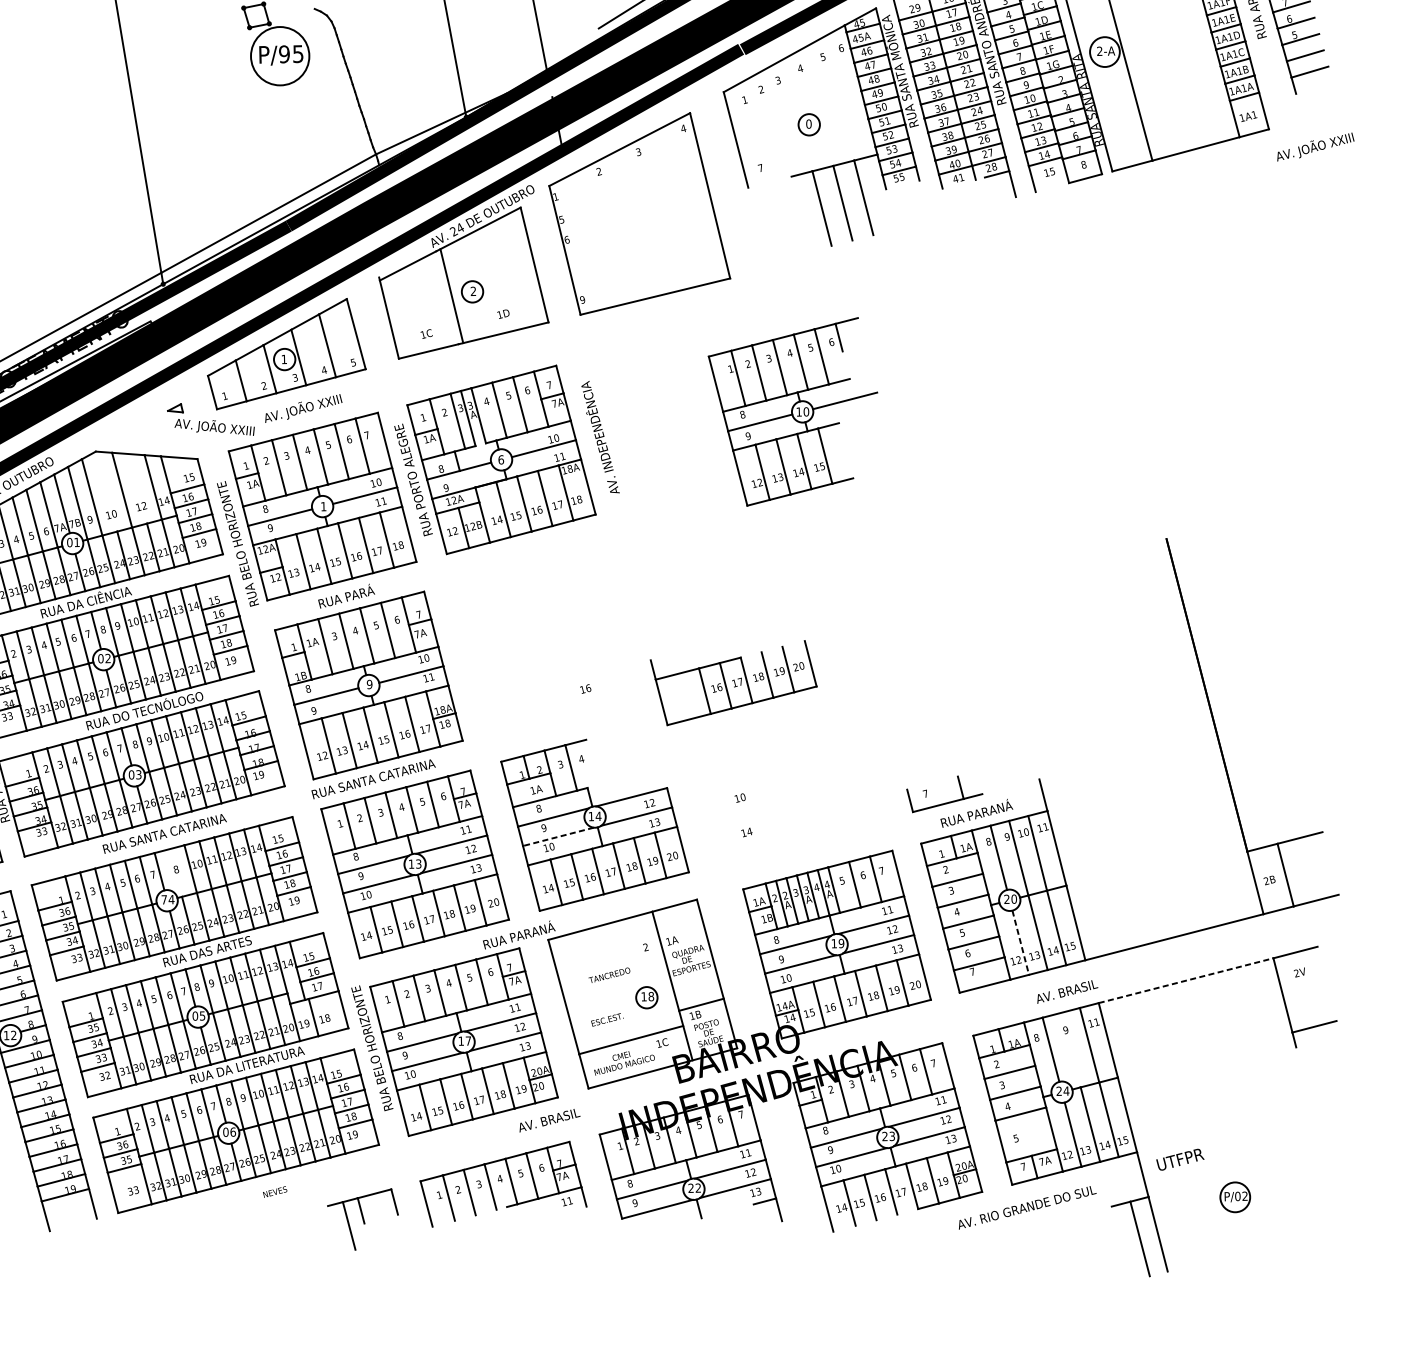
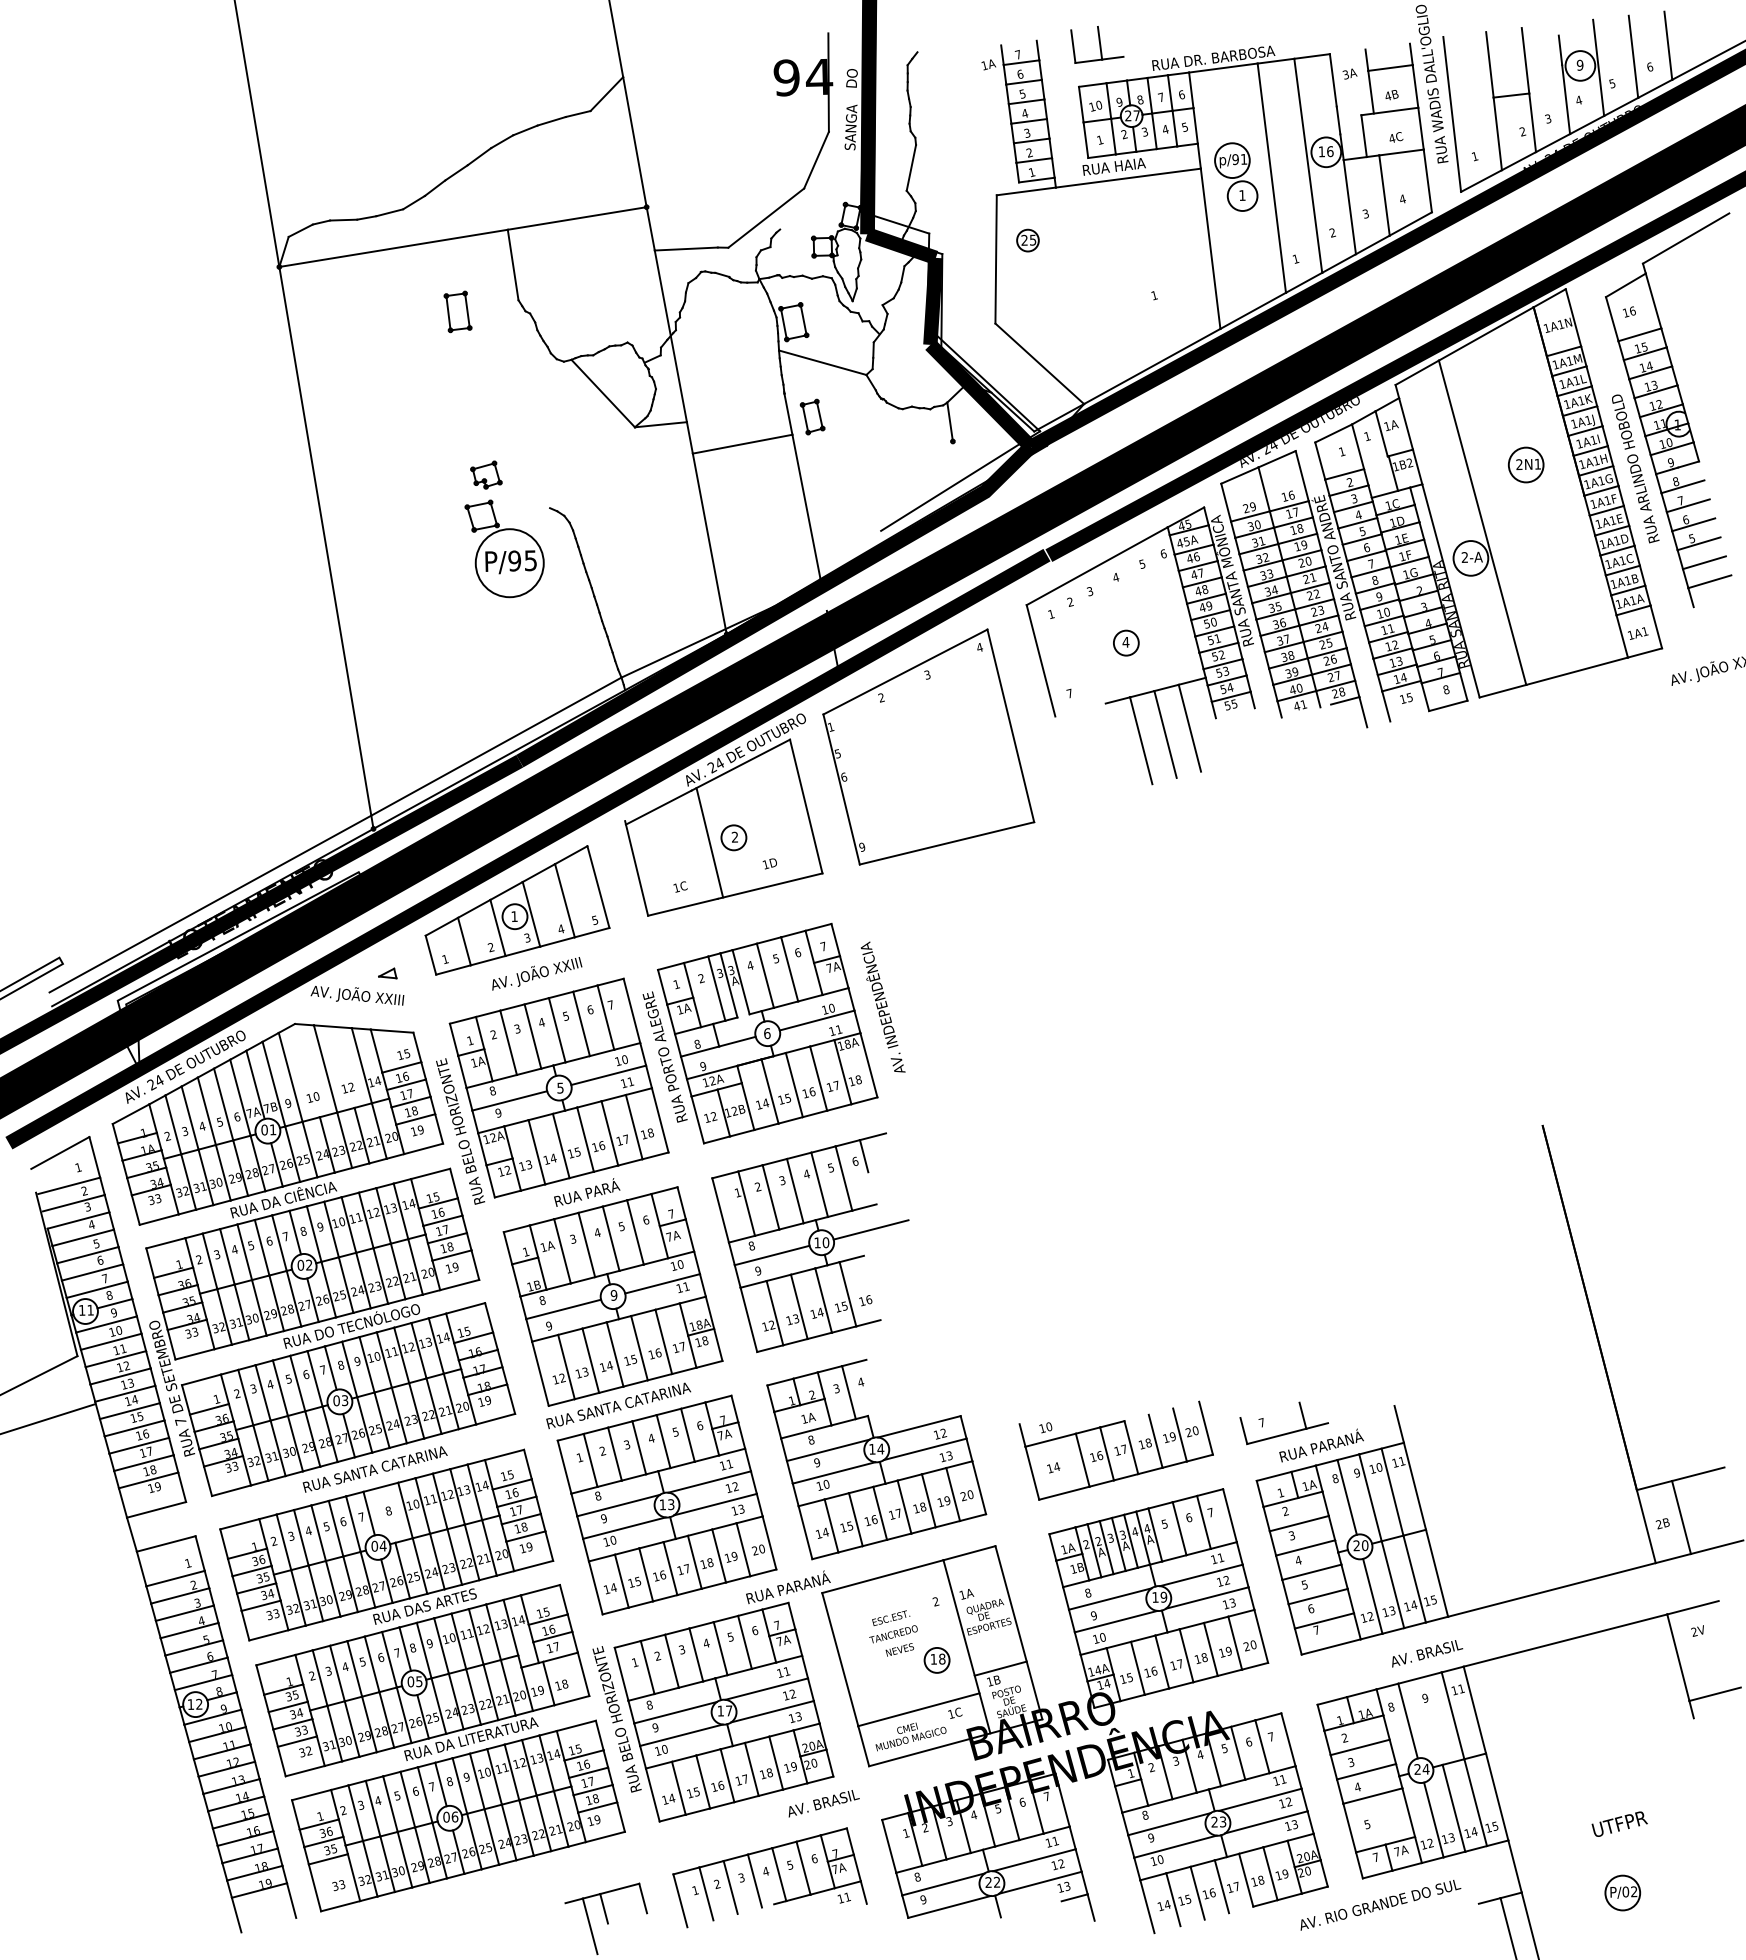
text: (808, 123) -> (1125, 641), 0 -> 4
part: (793, 411) -> (810, 1242), moved
text: (214, 427) -> (357, 995), moved
text: (323, 506) -> (560, 1087), 1 -> 5
part: (733, 682) -> (1115, 1450), moved
line: (558, 836) -> (834, 1472), dashed -> solid
text: (164, 899) -> (374, 1545), 74 -> 04
line: (1020, 942) -> (1372, 1596), dashed -> solid
line: (1186, 980) -> (1565, 1640), dashed -> solid
text: (607, 1019) -> (891, 1617), moved
text: (1180, 1159) -> (1619, 1823), moved
text: (274, 1191) -> (899, 1649), moved

